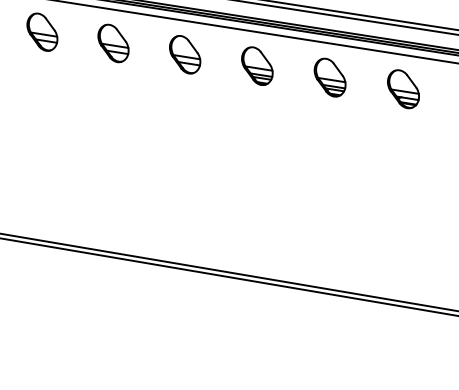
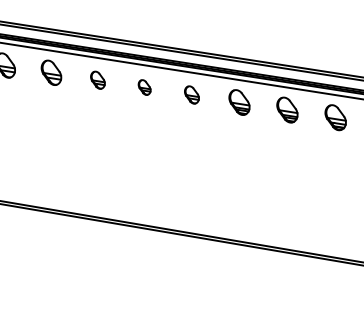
part: (41, 32) -> (97, 80), size x0.7
part: (113, 43) -> (144, 87), size x0.6
part: (184, 54) -> (191, 94), size x0.7

